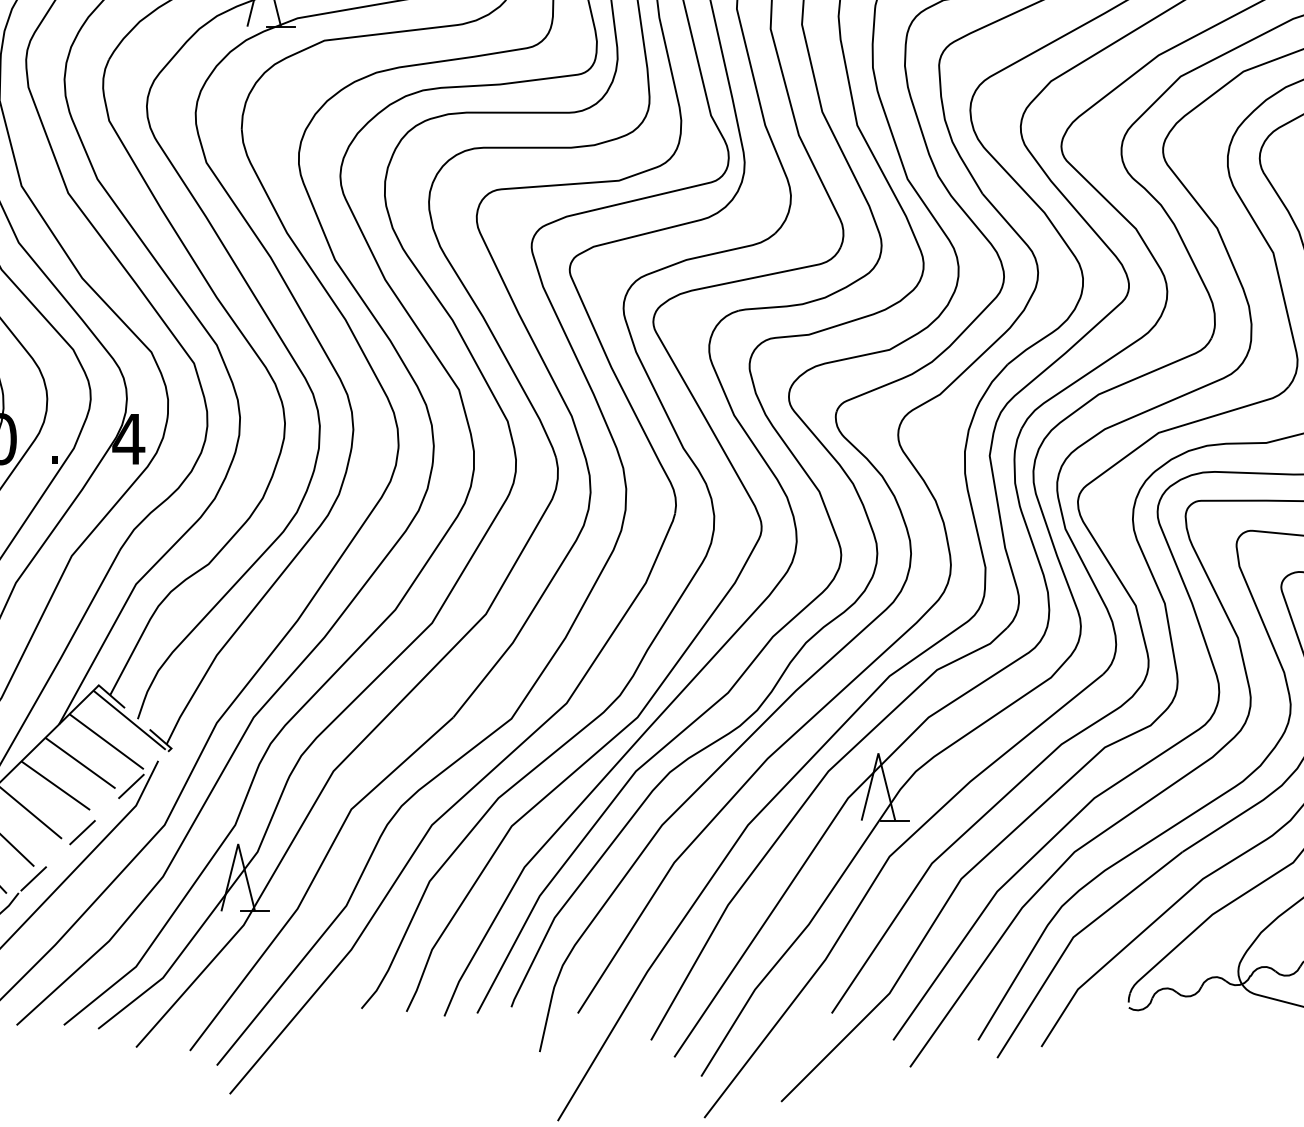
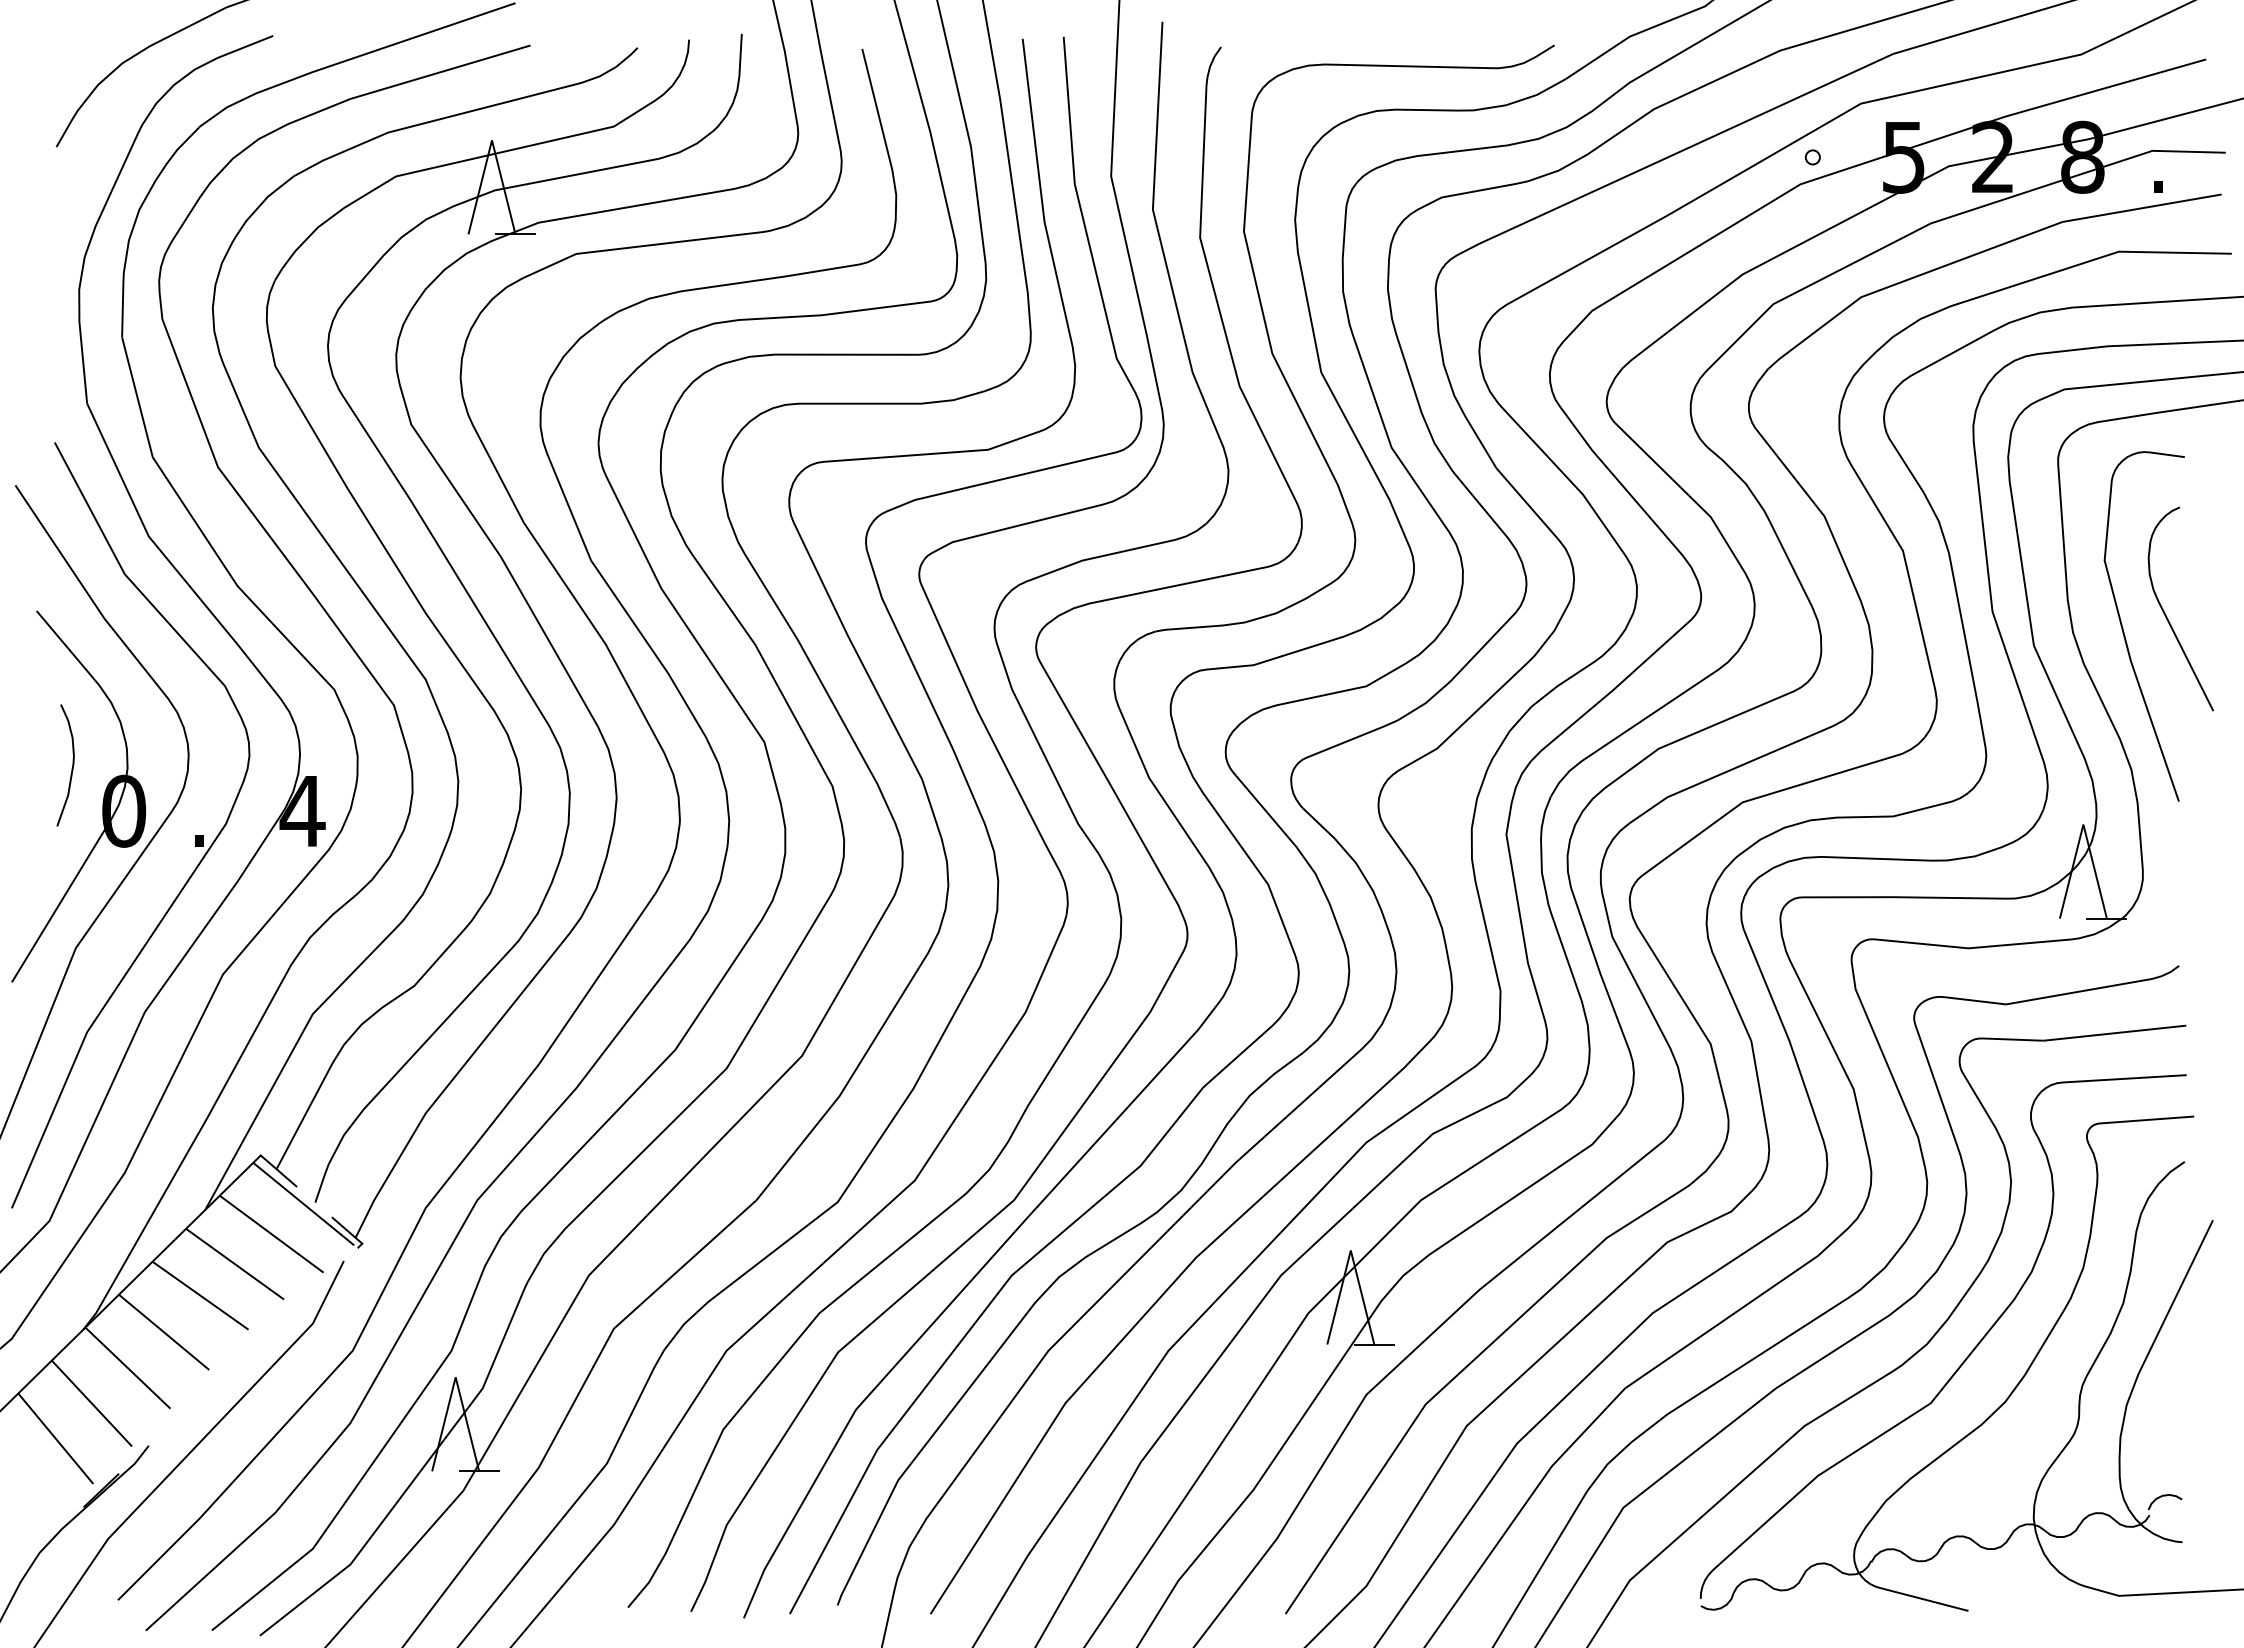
line: (131, 786) -> (306, 1296), removed
line: (82, 832) -> (237, 1361), removed
line: (33, 878) -> (169, 1425), removed

